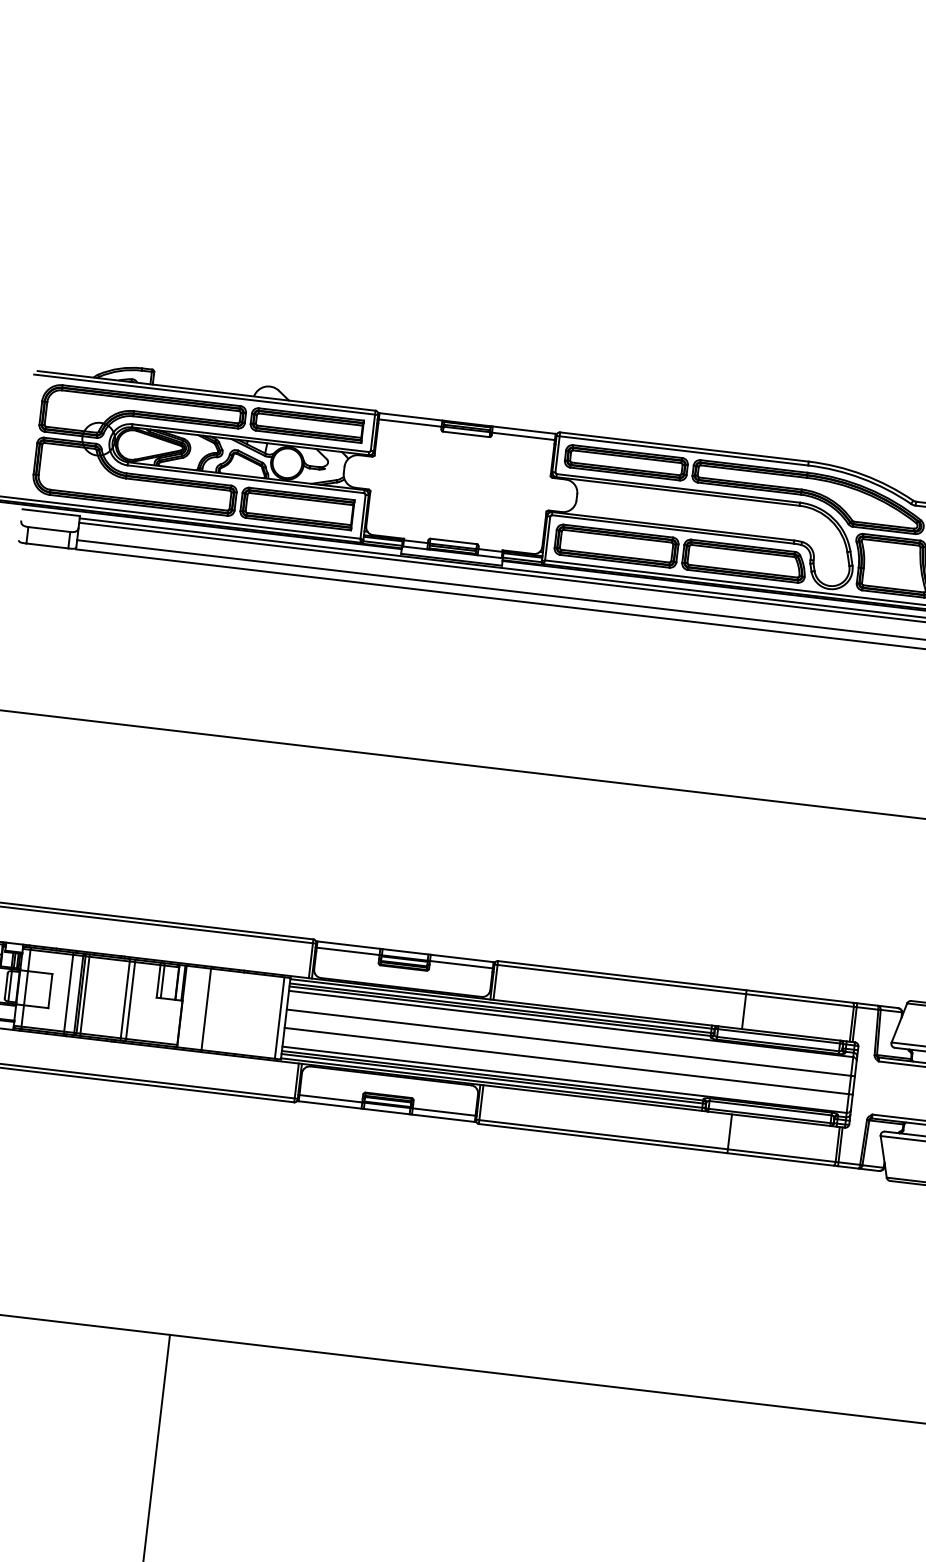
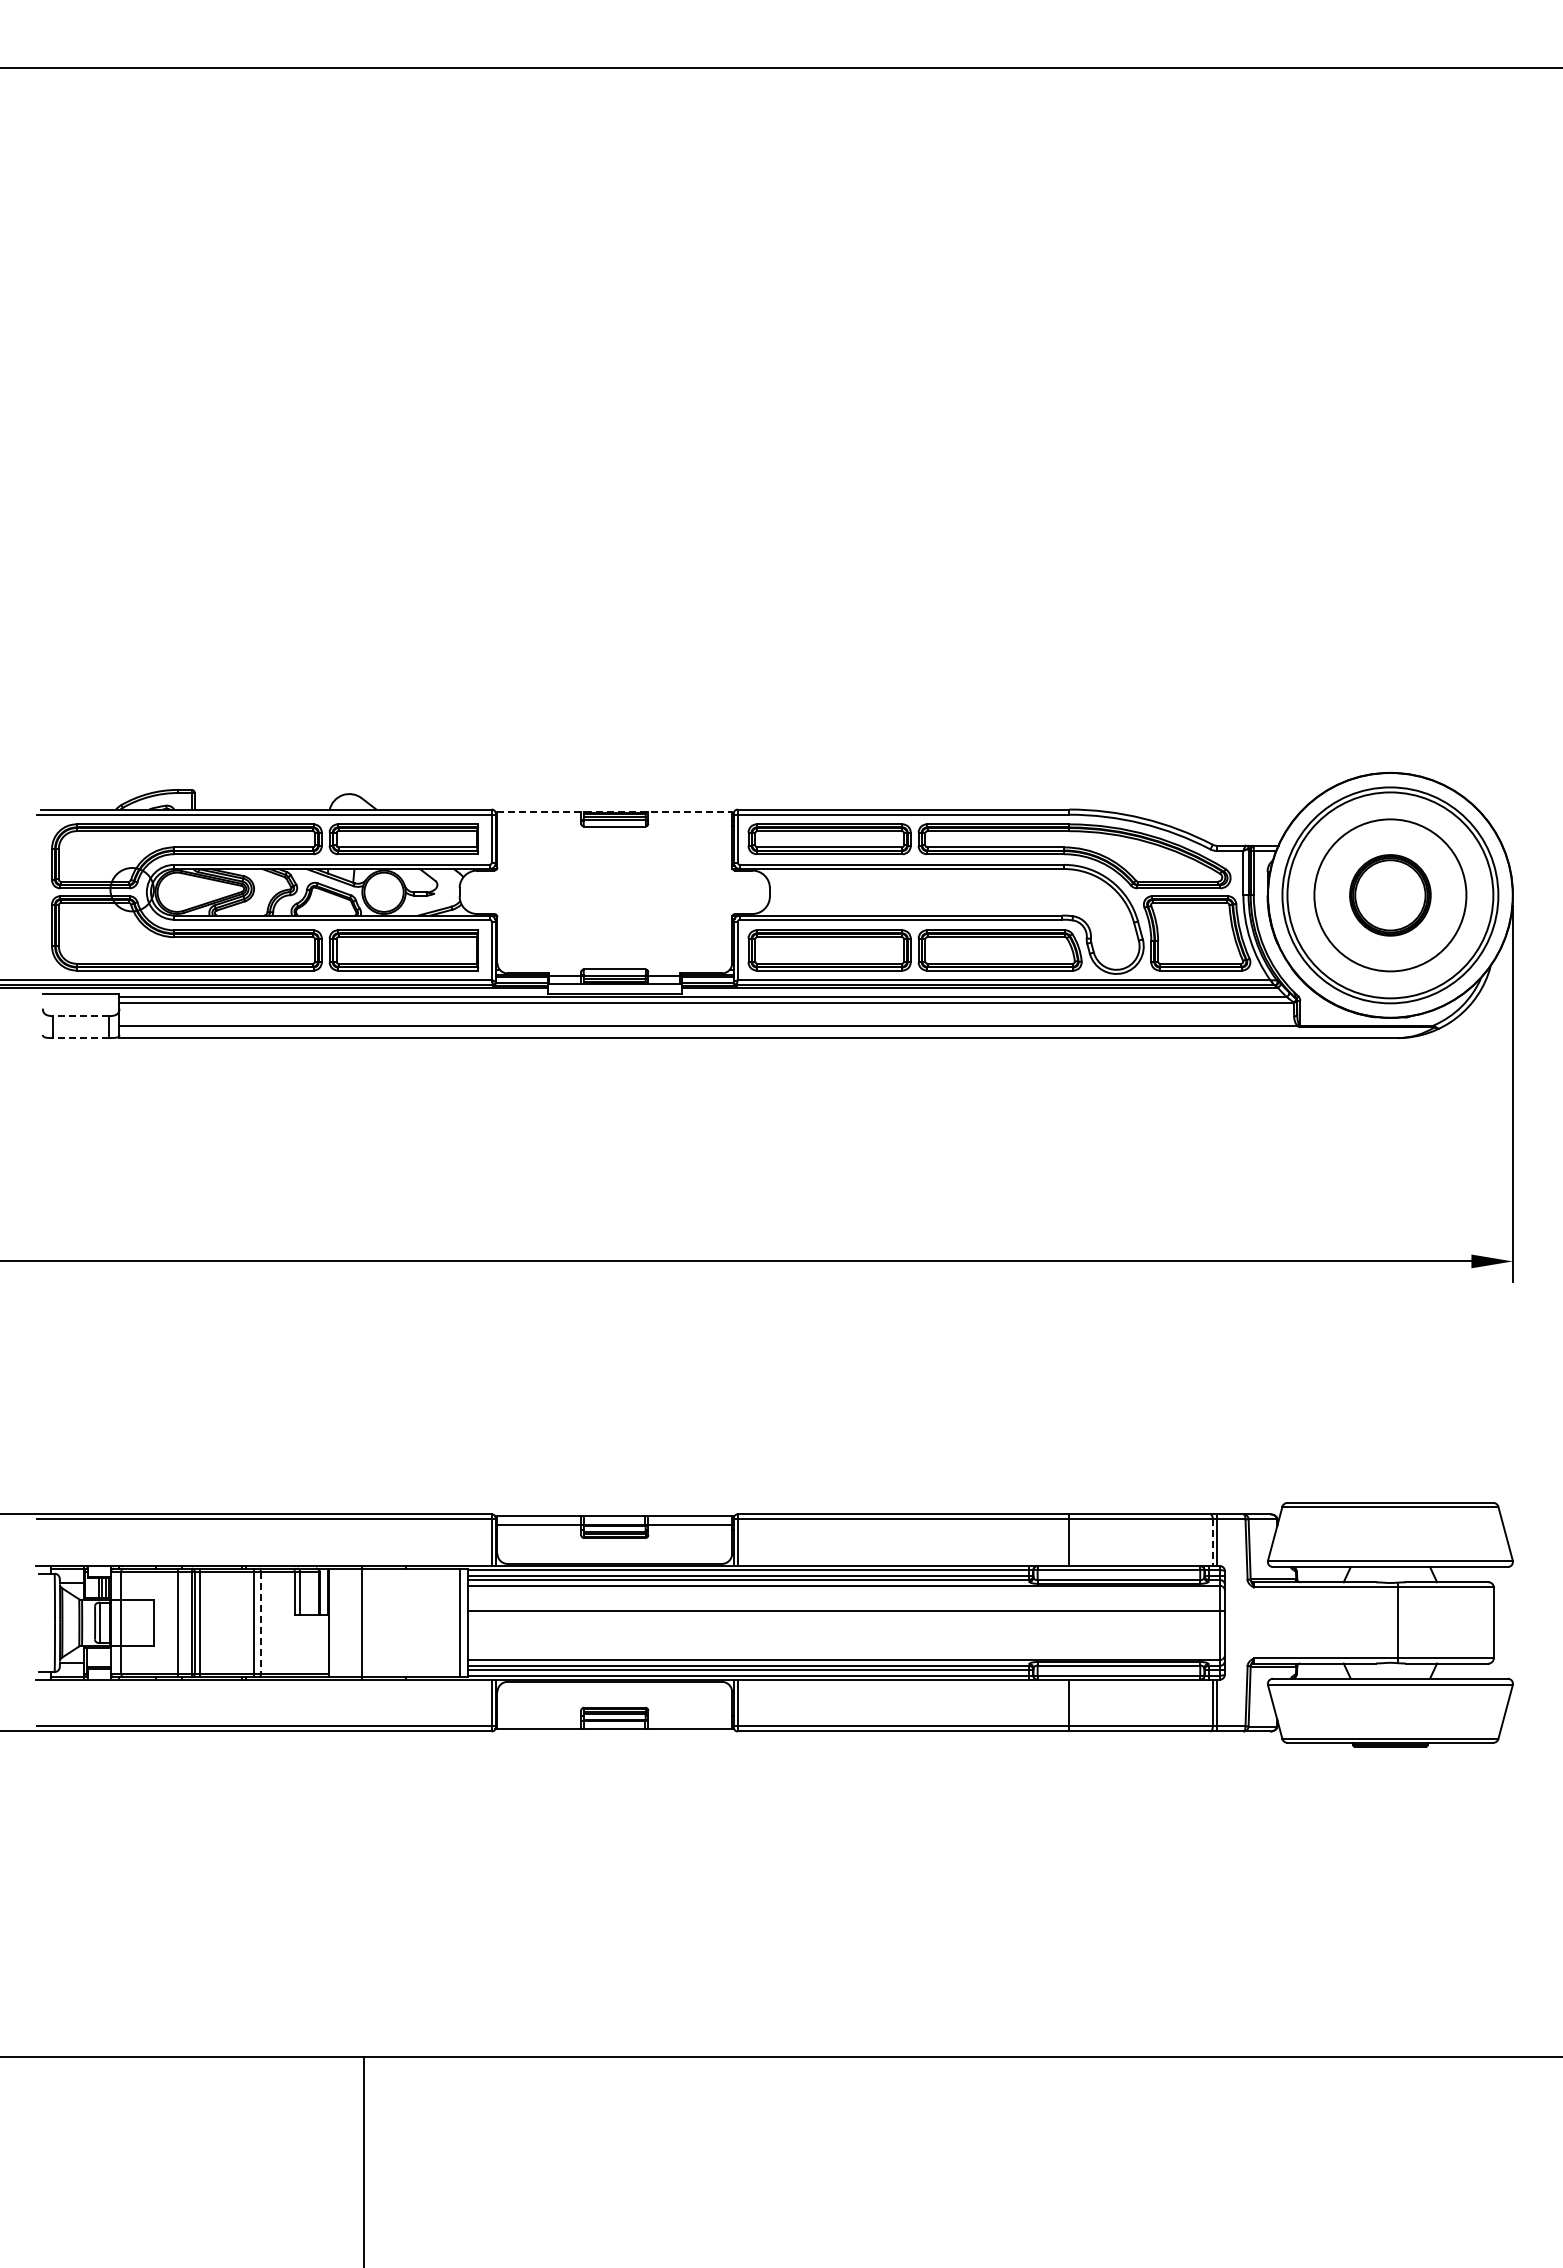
line: (410, 423) -> (539, 820), removed
line: (468, 423) -> (615, 812), solid -> dashed
line: (523, 436) -> (690, 820), removed
line: (49, 529) -> (81, 1016), solid -> dashed
line: (47, 546) -> (81, 1038), solid -> dashed
line: (130, 1000) -> (260, 1623), solid -> dashed
line: (851, 1024) -> (1212, 1543), solid -> dashed
line: (568, 1061) -> (845, 1635), removed
line: (330, 1098) -> (538, 1721), removed
line: (444, 1112) -> (690, 1721), removed

